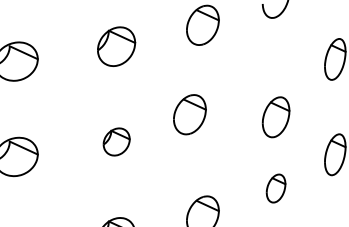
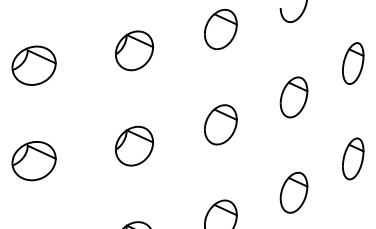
part: (189, 114) -> (220, 124), moved
part: (275, 117) -> (293, 97), moved
part: (116, 141) -> (134, 145), size x1.43
part: (275, 188) -> (293, 192), size x1.43

